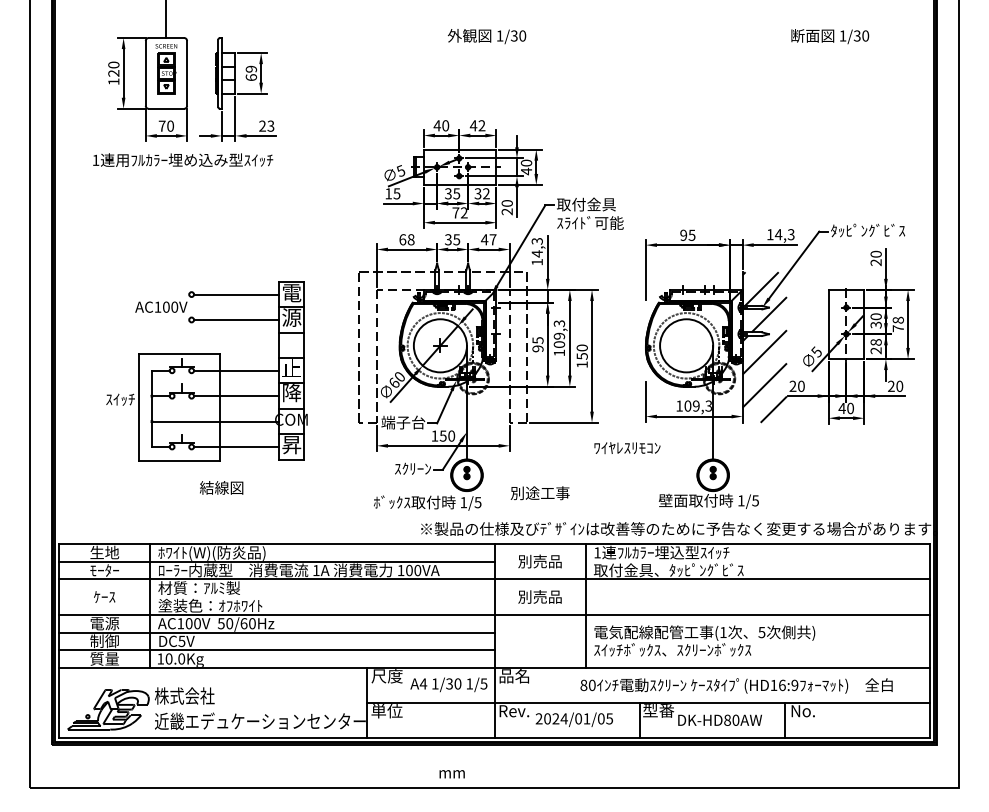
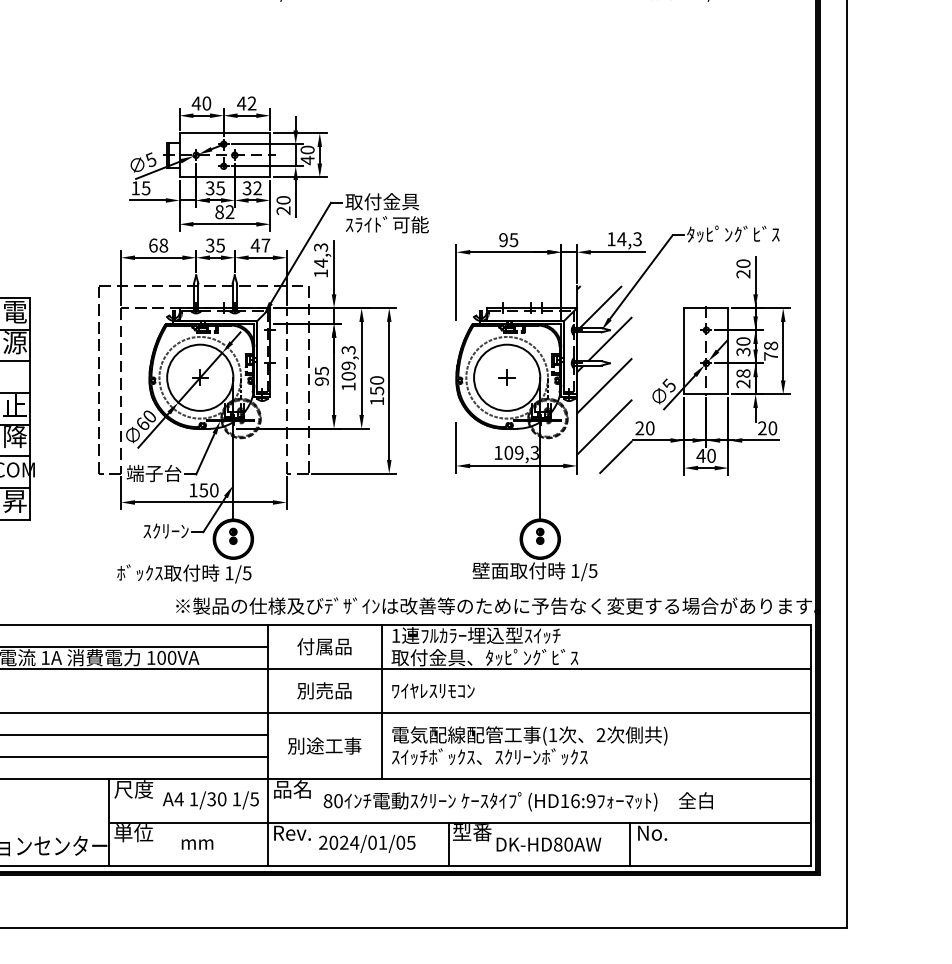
text: (455, 212) -> (219, 211), 72 -> 82
part: (686, 345) -> (507, 377), added
text: (627, 447) -> (433, 690), moved
text: (539, 493) -> (323, 746), moved
text: (532, 561) -> (315, 646), 別売品 -> 付属品
text: (761, 632) -> (600, 735), 5 -> 2
text: (736, 685) -> (518, 801), moved
text: (451, 774) -> (196, 844), moved

